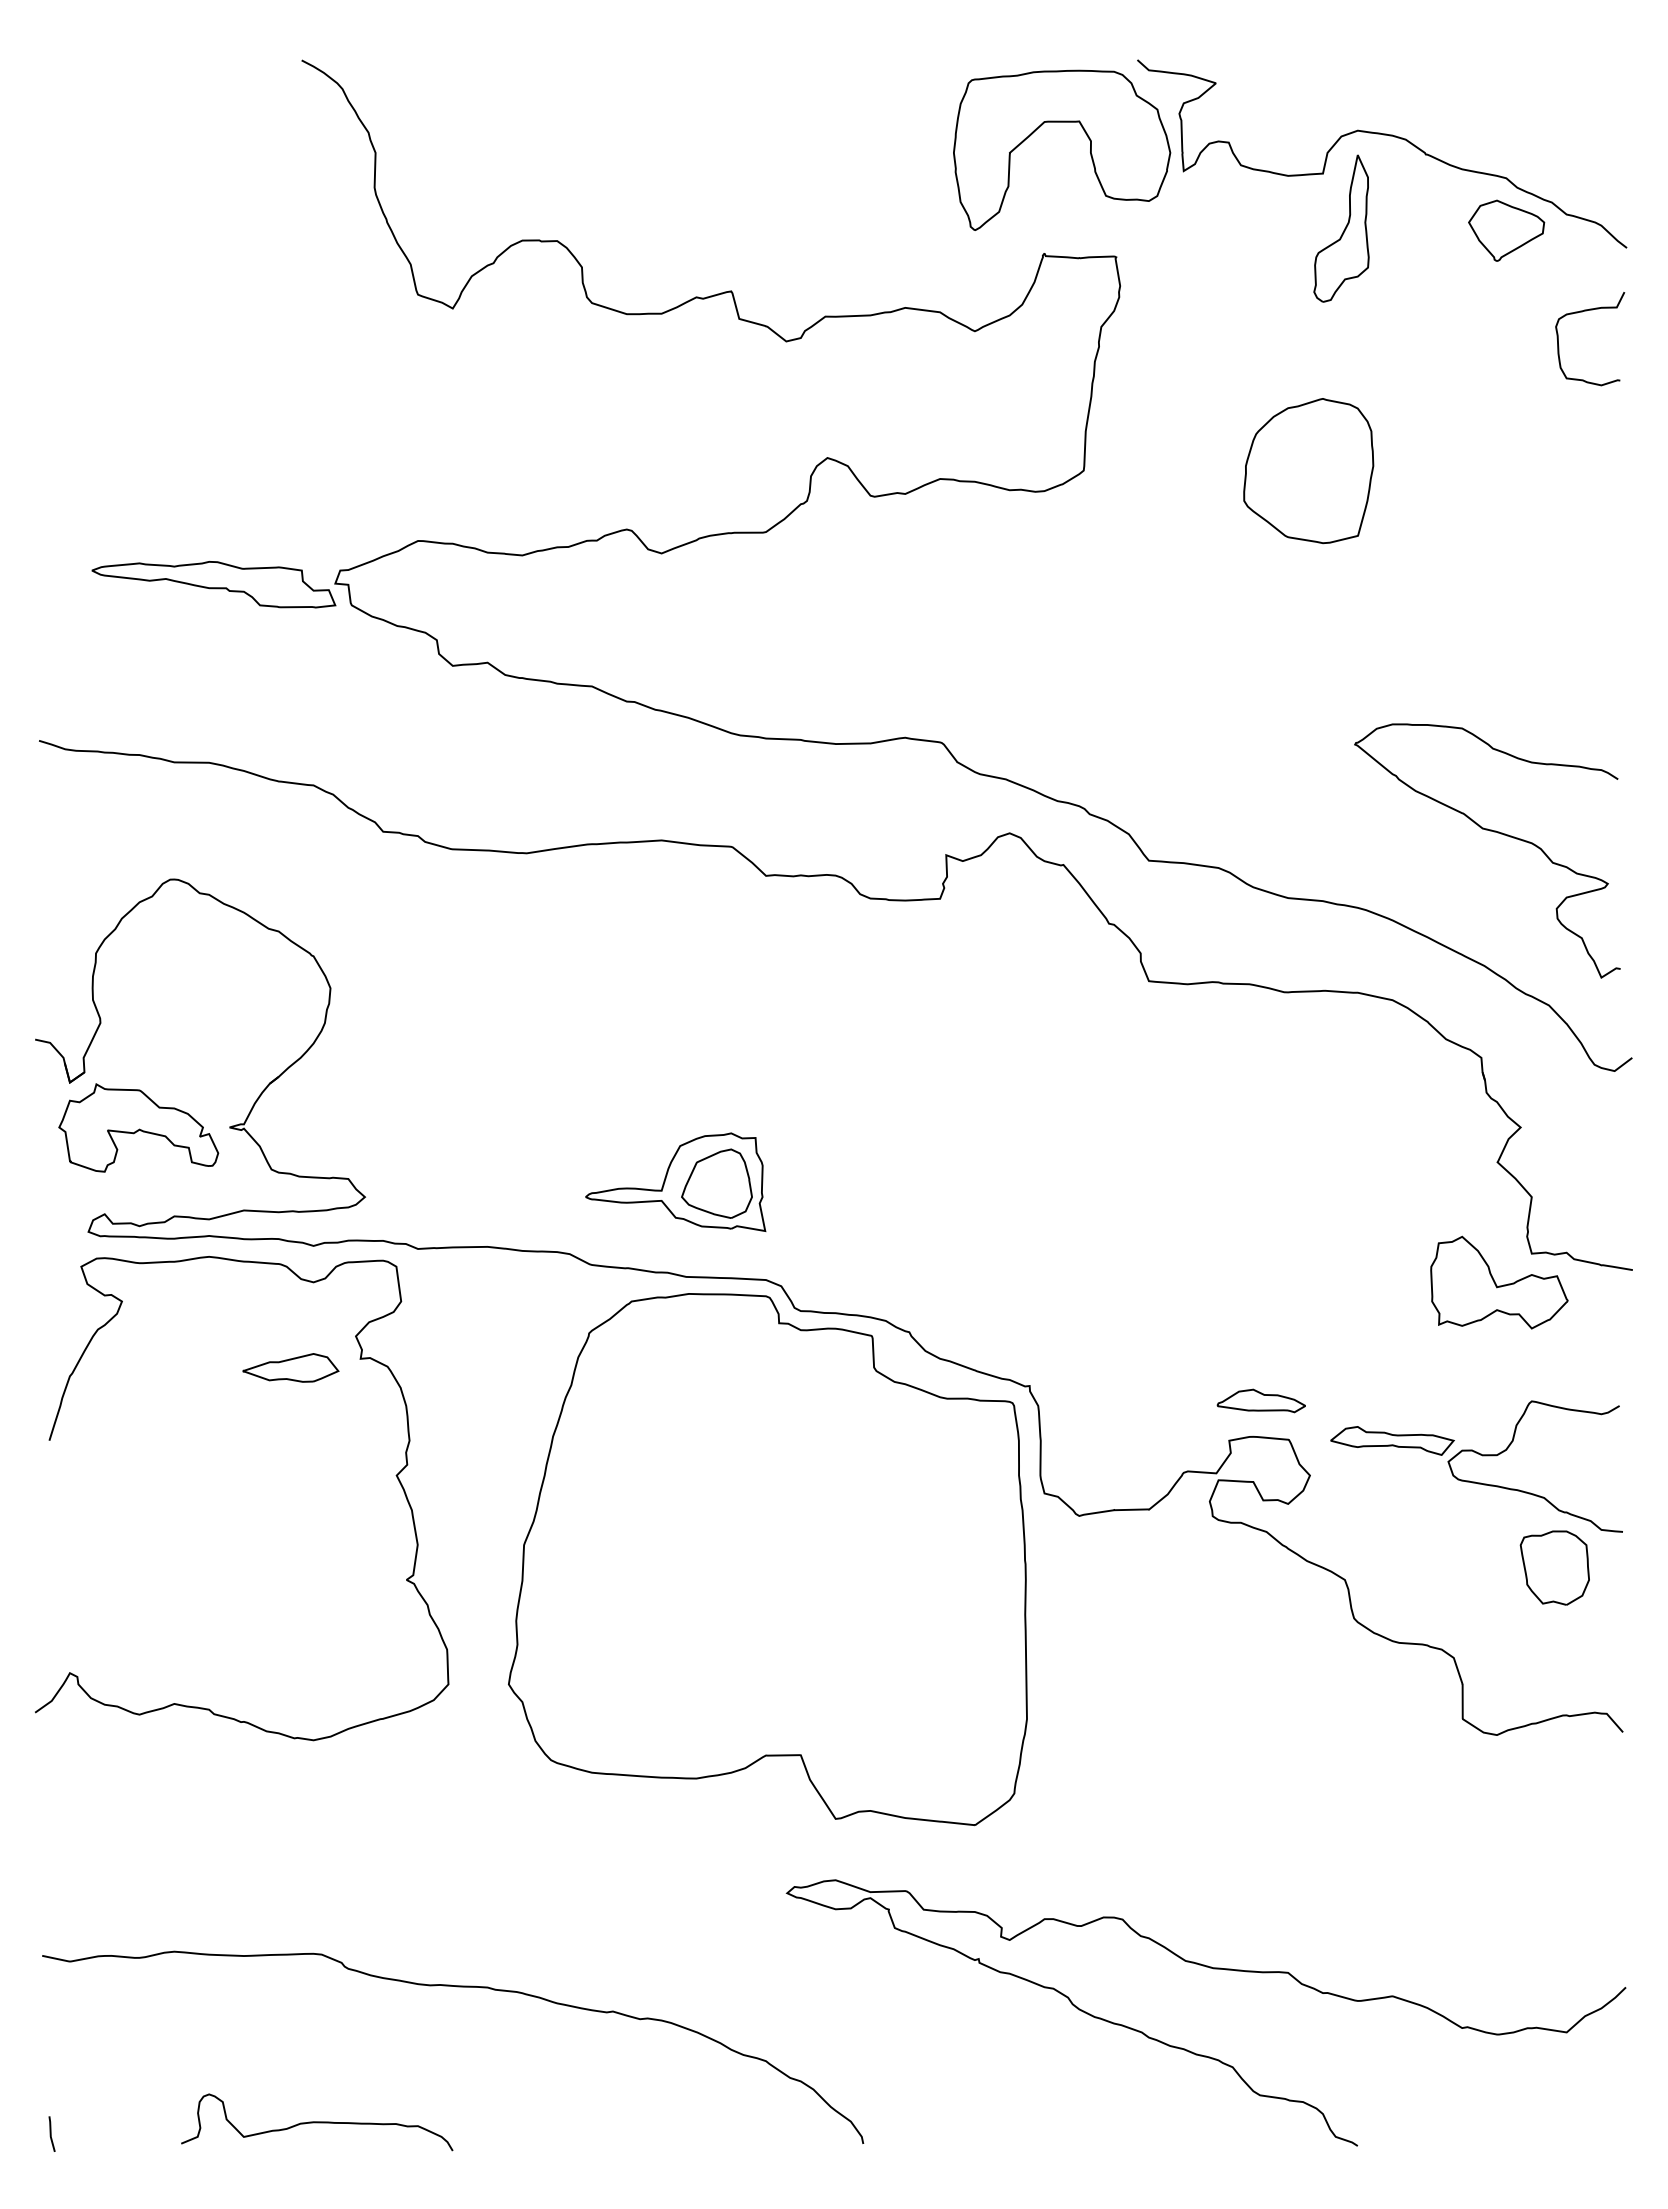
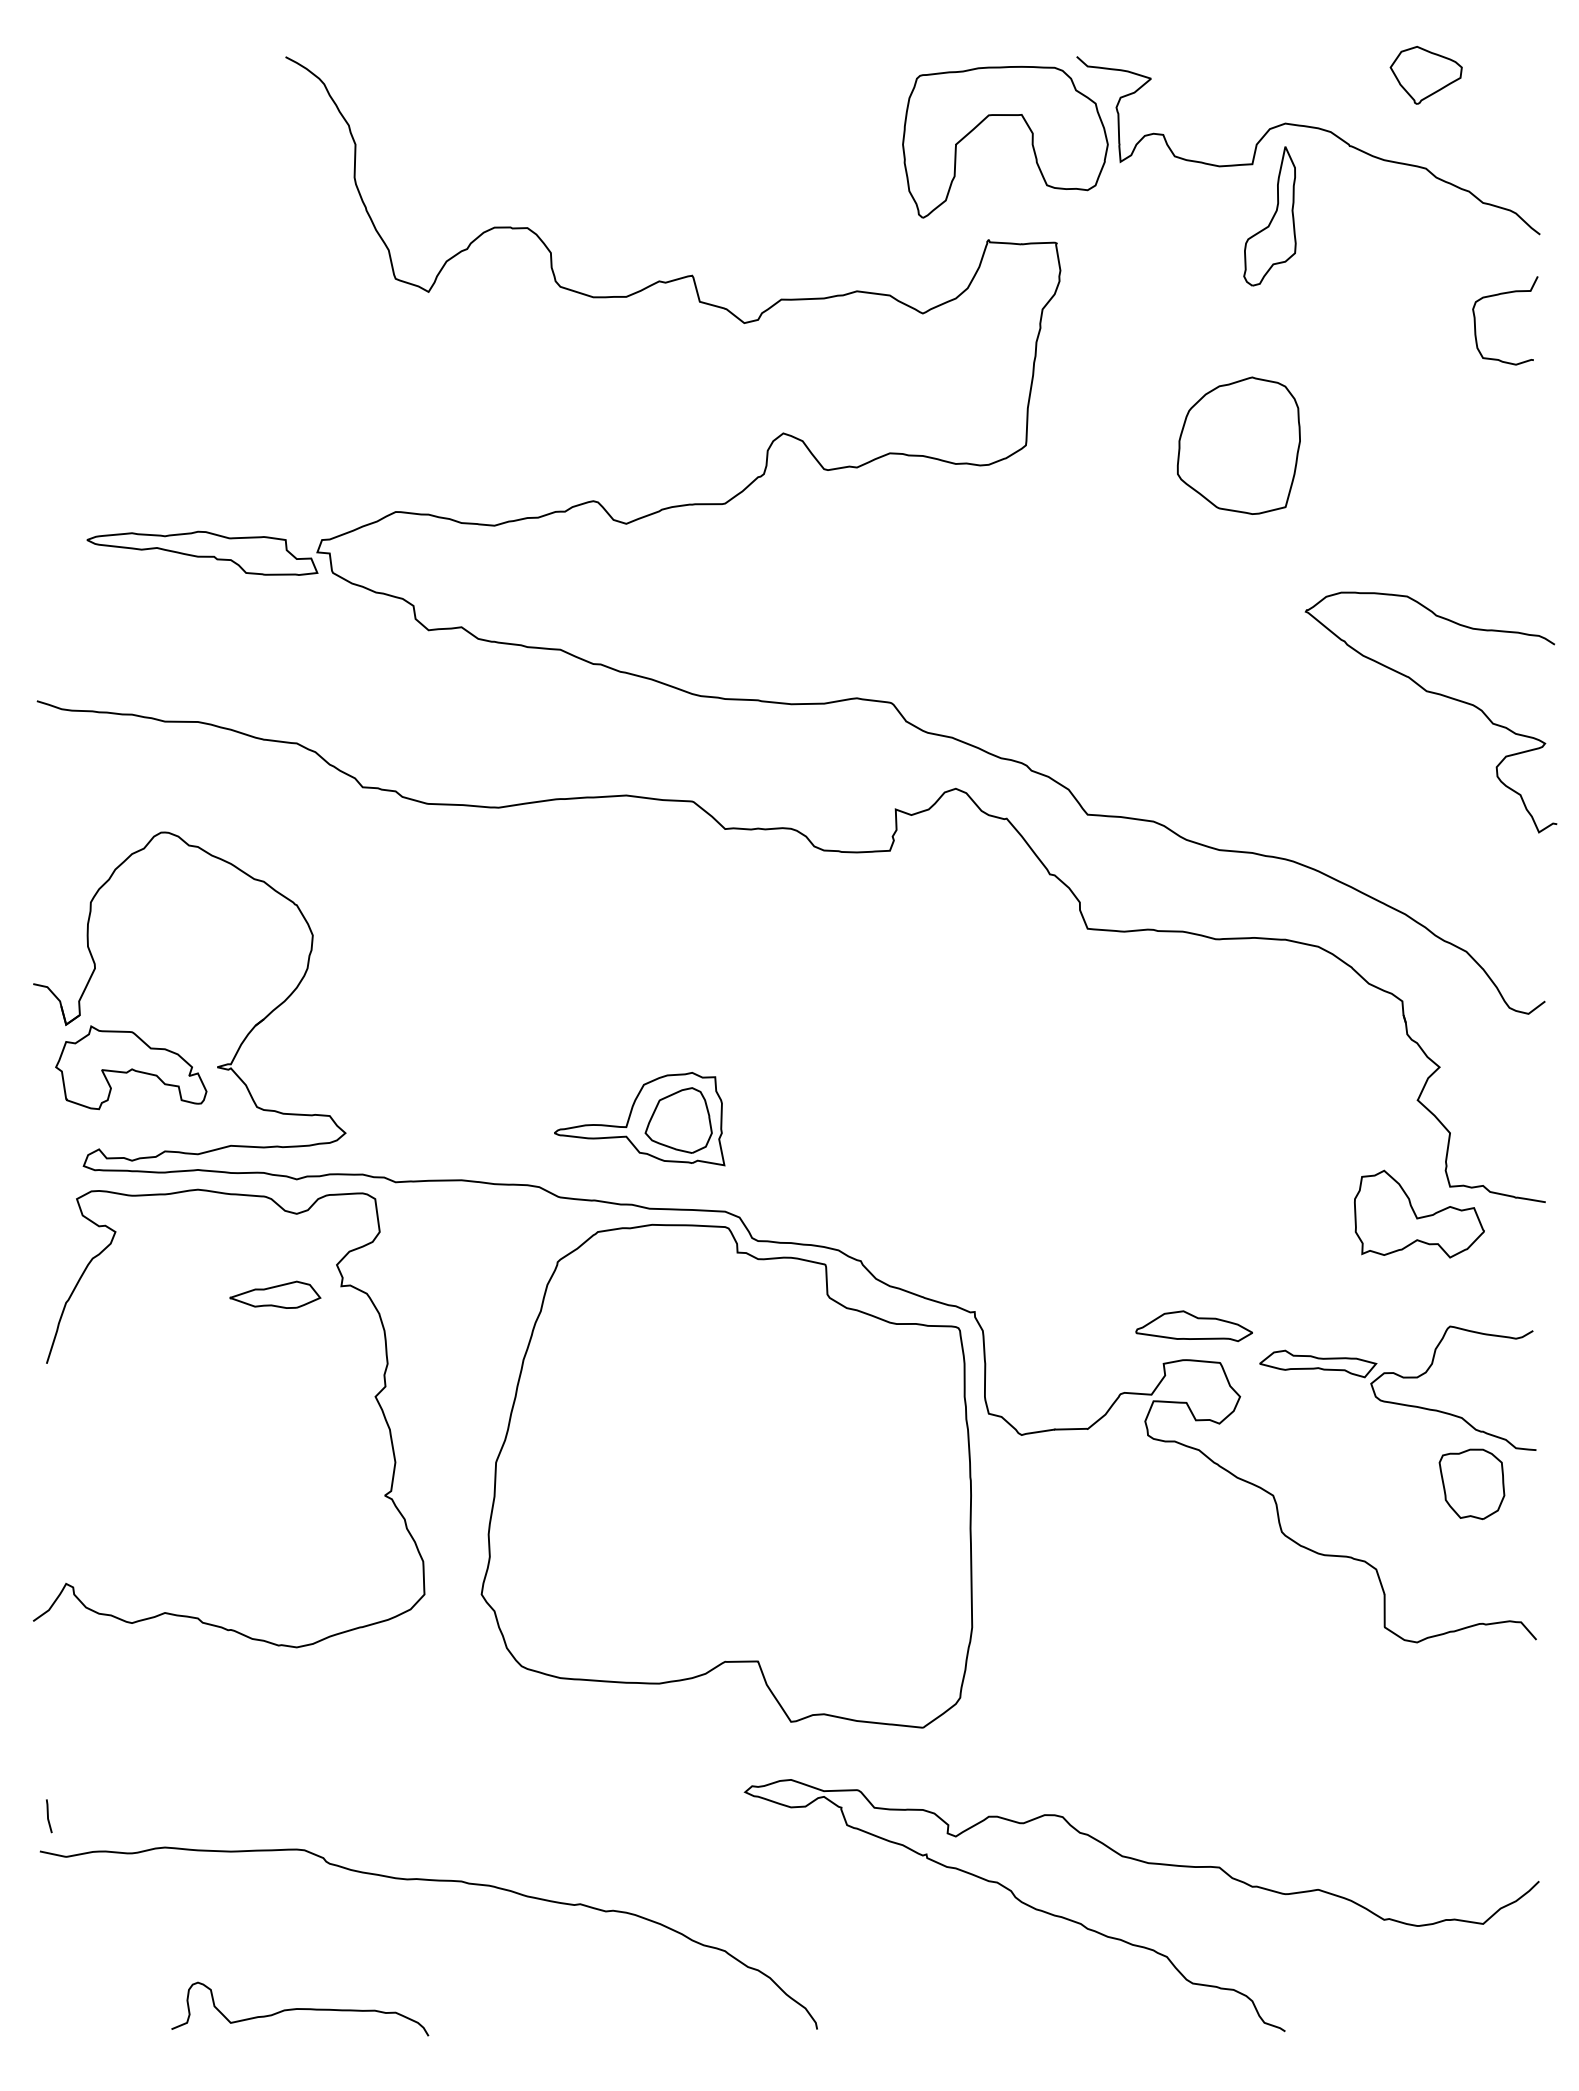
part: (1505, 230) -> (1425, 75), moved
curve: (1492, 831) -> (1435, 694), moved
part: (1260, 1400) -> (1193, 1325), size x1.4
line: (51, 2134) -> (48, 1816), moved

